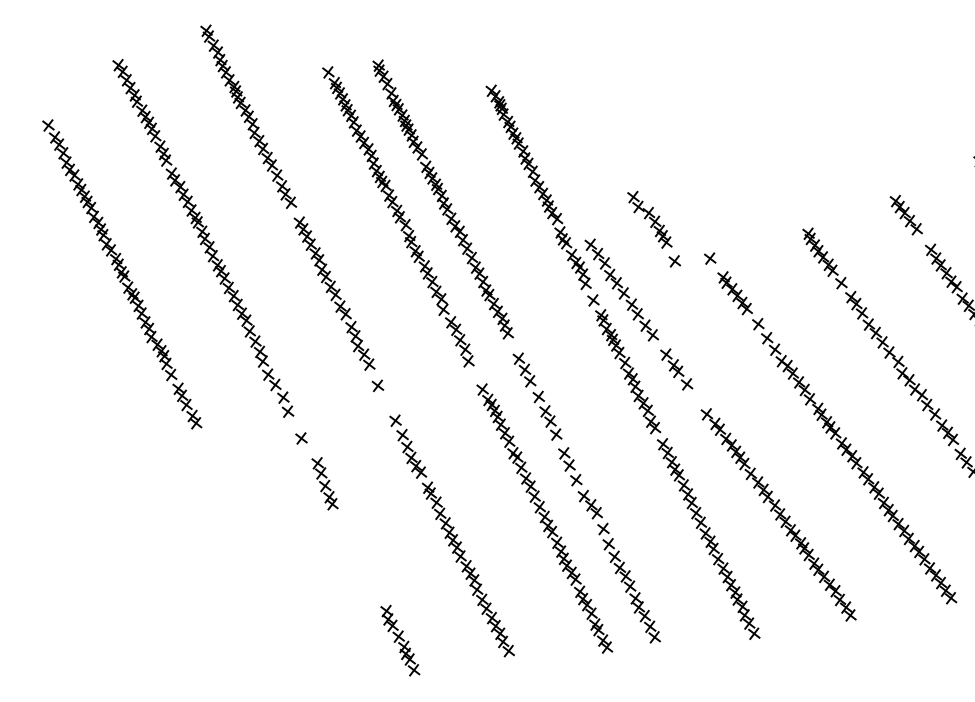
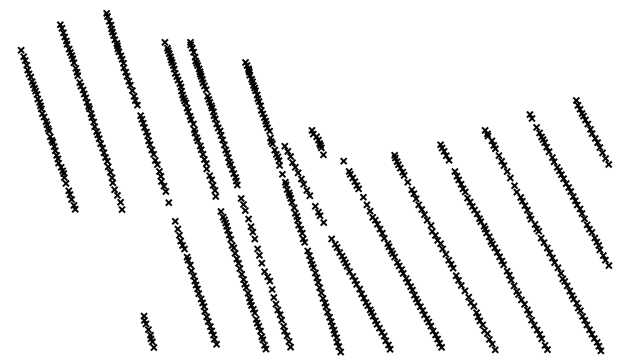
part: (653, 228) -> (317, 142), size x0.7
part: (316, 471) -> (132, 241), removed
part: (399, 640) -> (148, 331), moved

